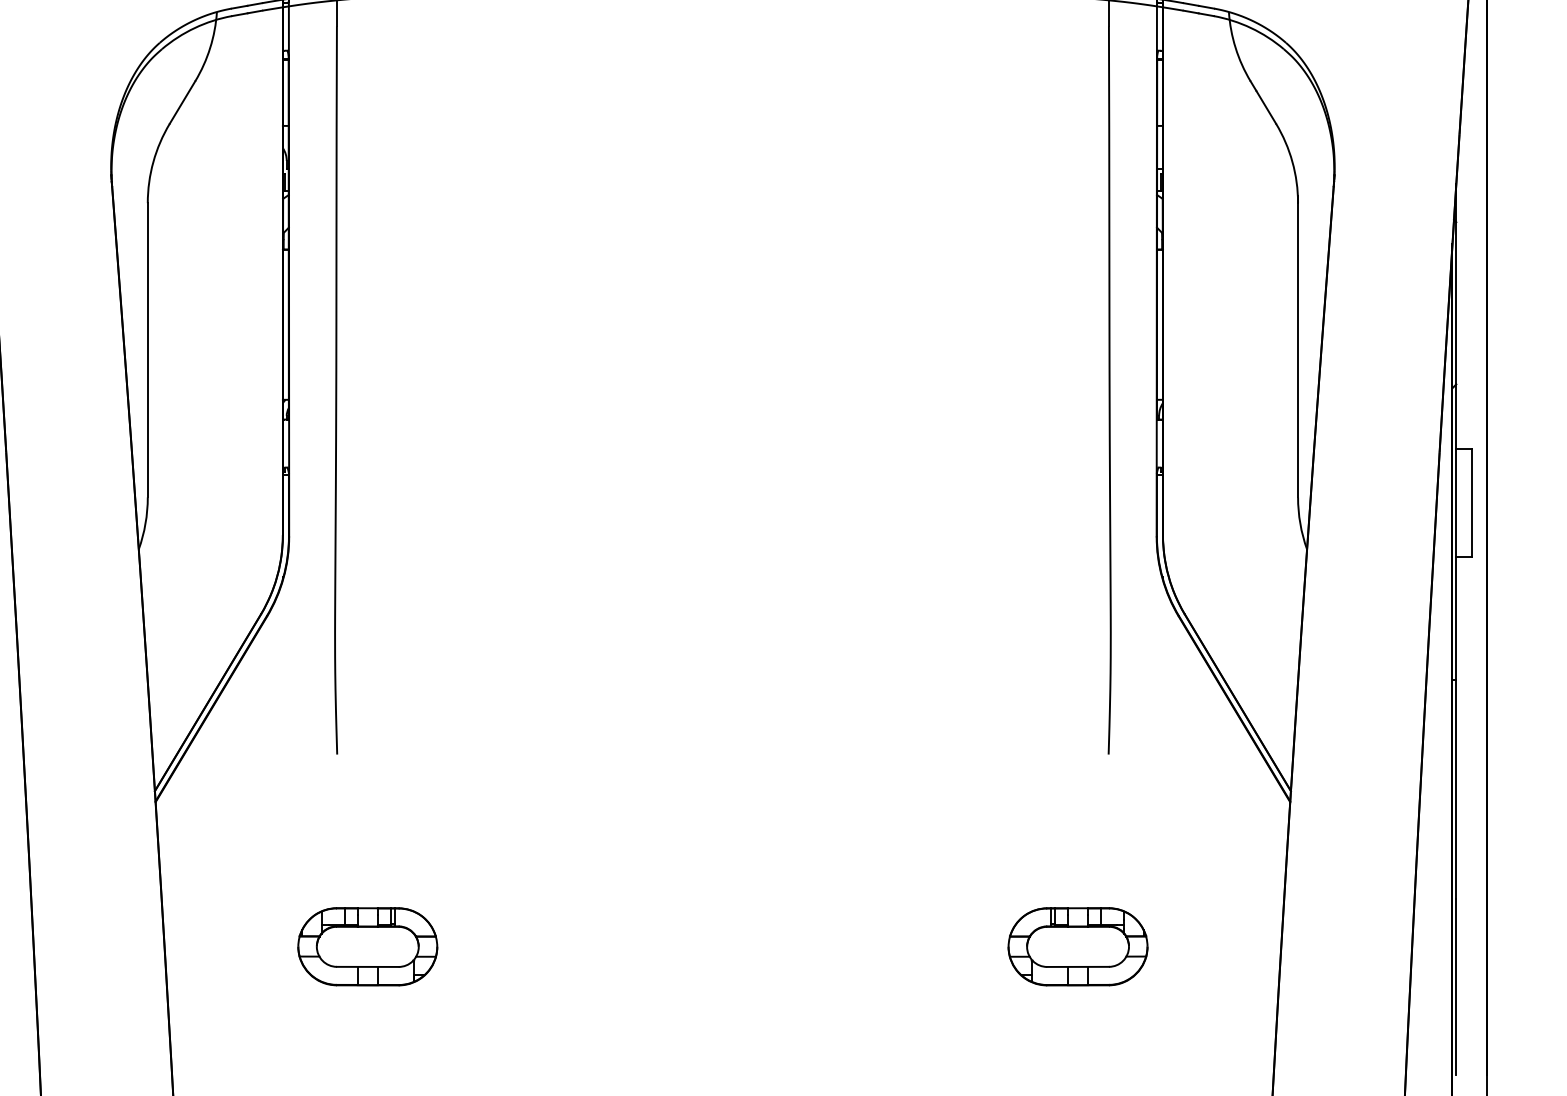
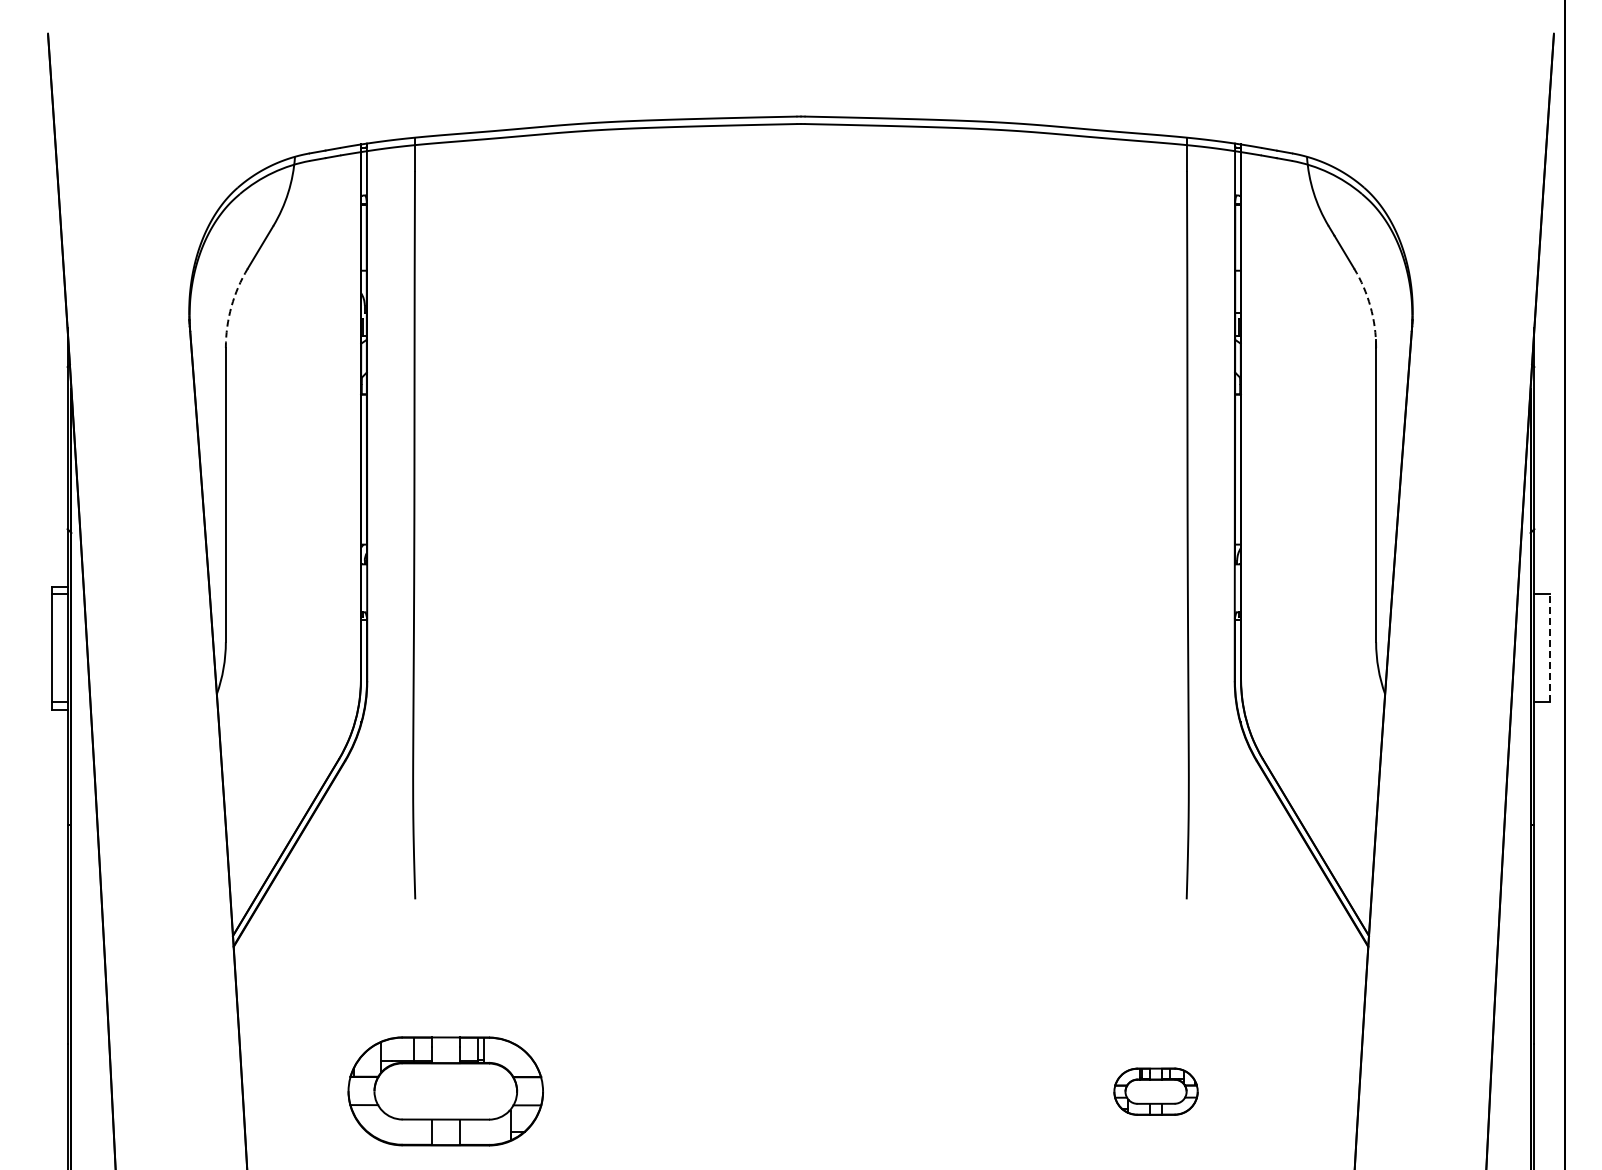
arc: (153, 161) -> (231, 306), solid -> dashed
arc: (1292, 161) -> (1370, 306), solid -> dashed
line: (1471, 502) -> (1549, 647), solid -> dashed
part: (367, 946) -> (445, 1091), size x1.4
part: (1077, 946) -> (1155, 1091), size x0.6

